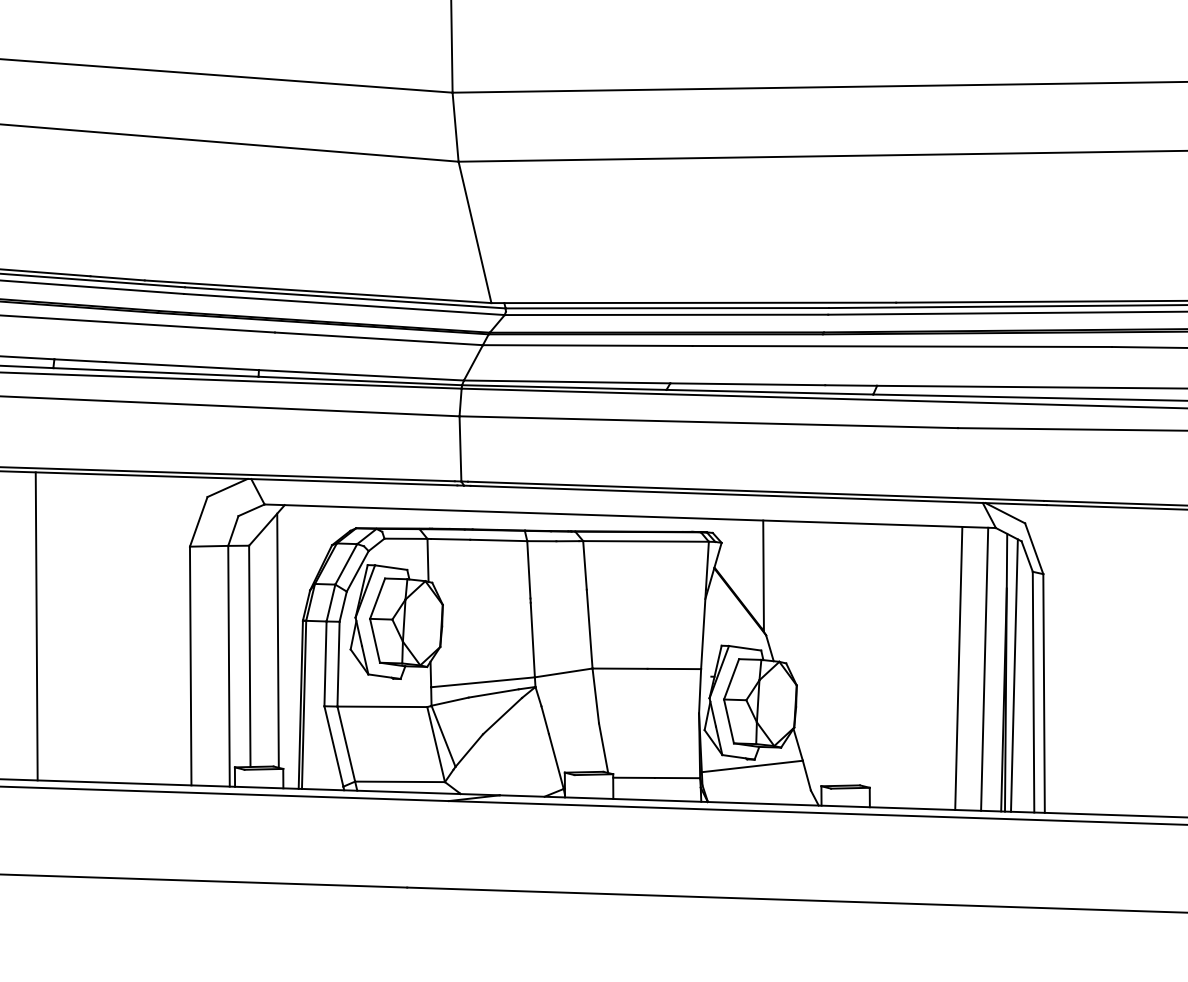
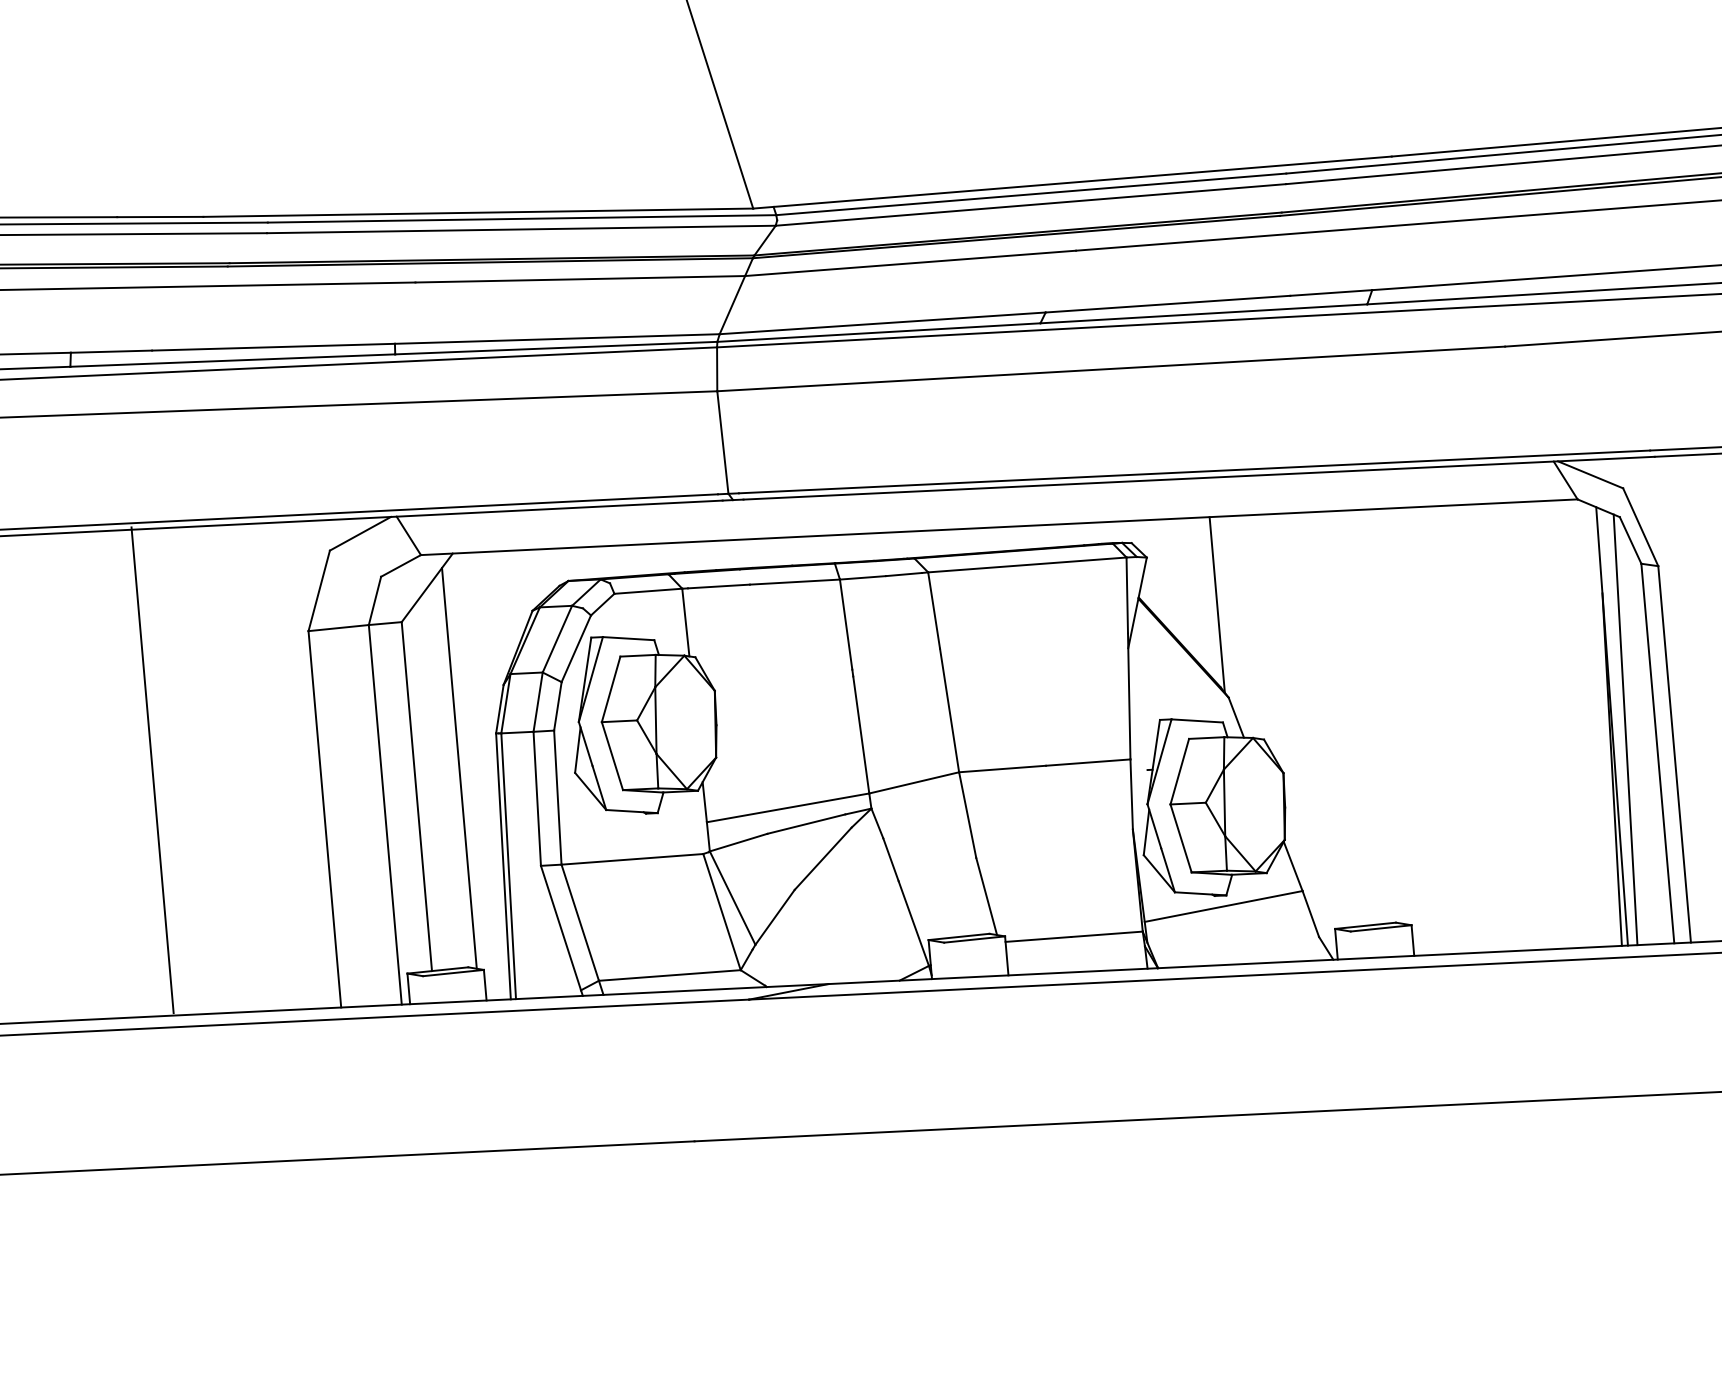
line: (36, 626) -> (152, 770), moved
line: (958, 667) -> (1536, 724), removed
line: (984, 668) -> (1577, 722), removed

